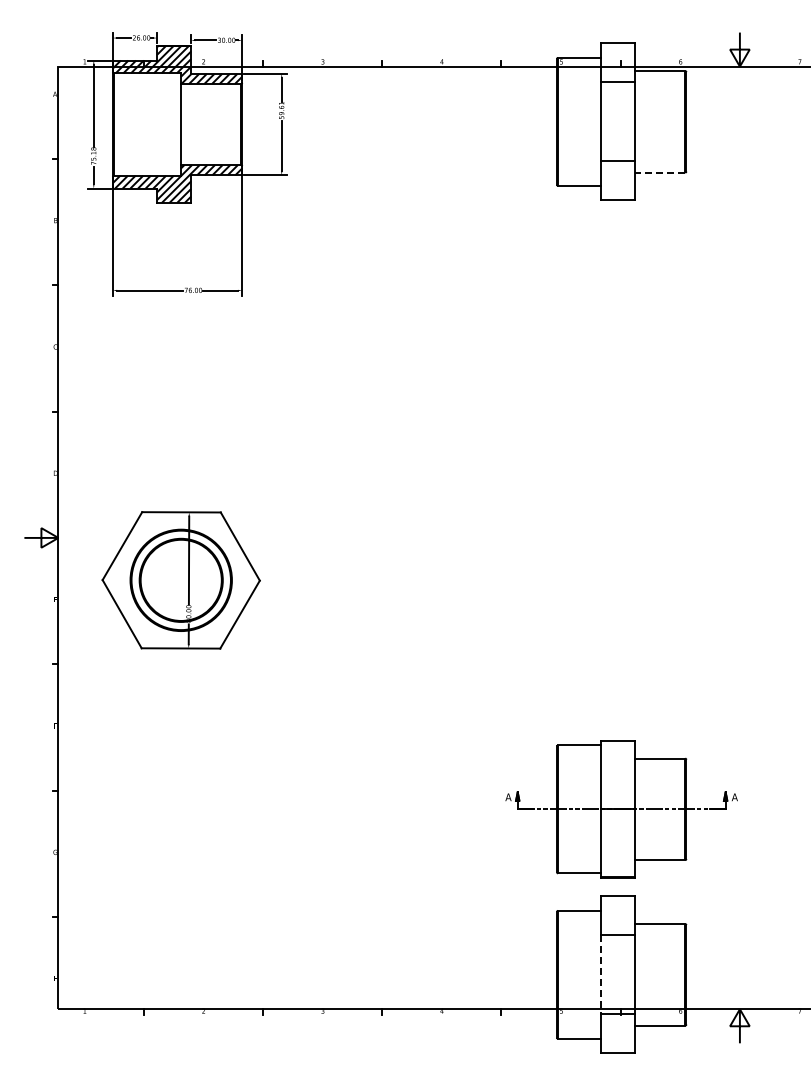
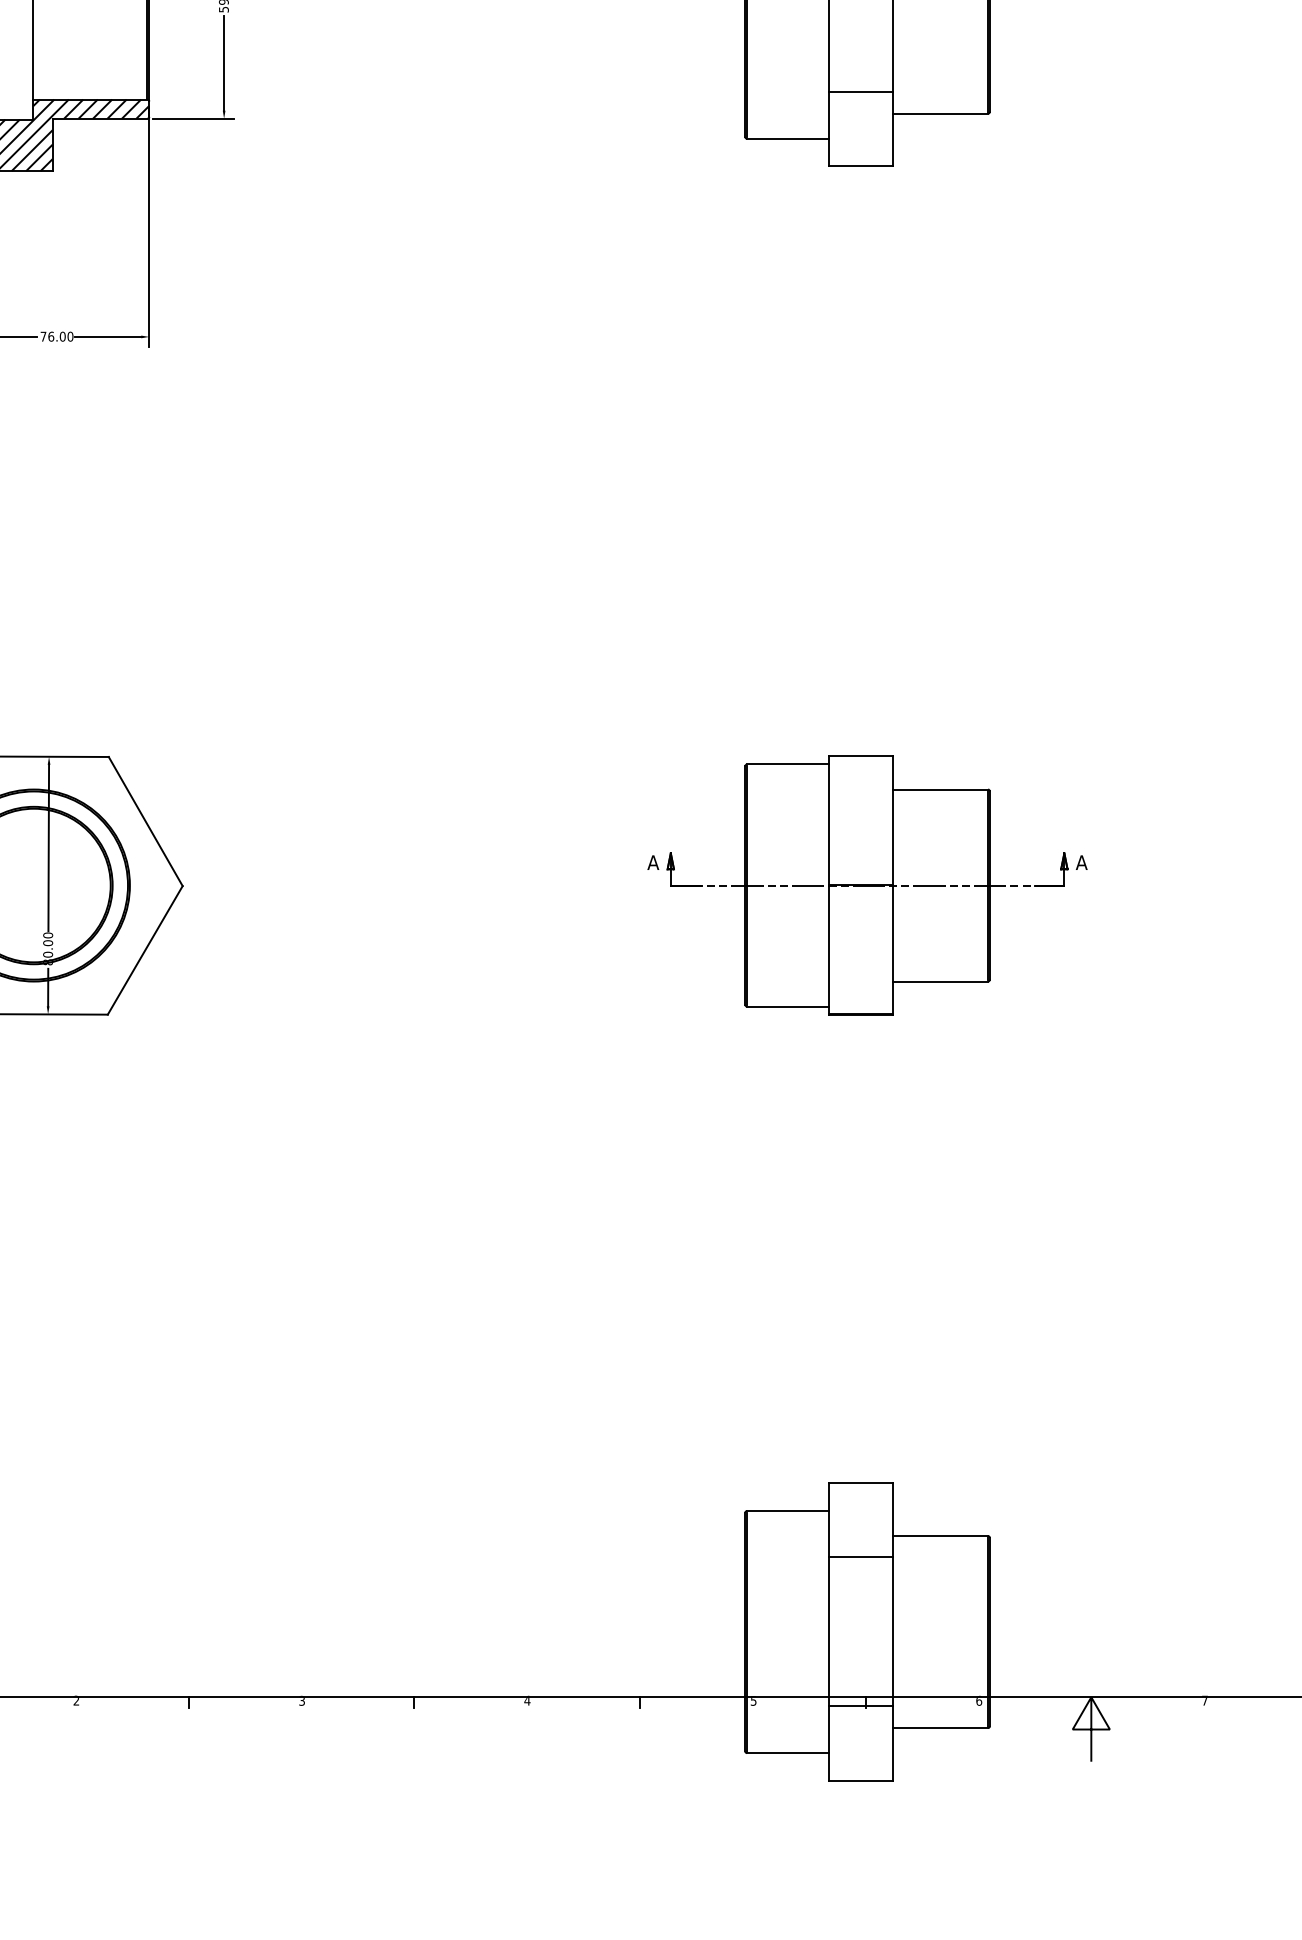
line: (659, 172) -> (939, 113), dashed -> solid
part: (621, 809) -> (867, 885), moved
line: (601, 975) -> (829, 1633), dashed -> solid

